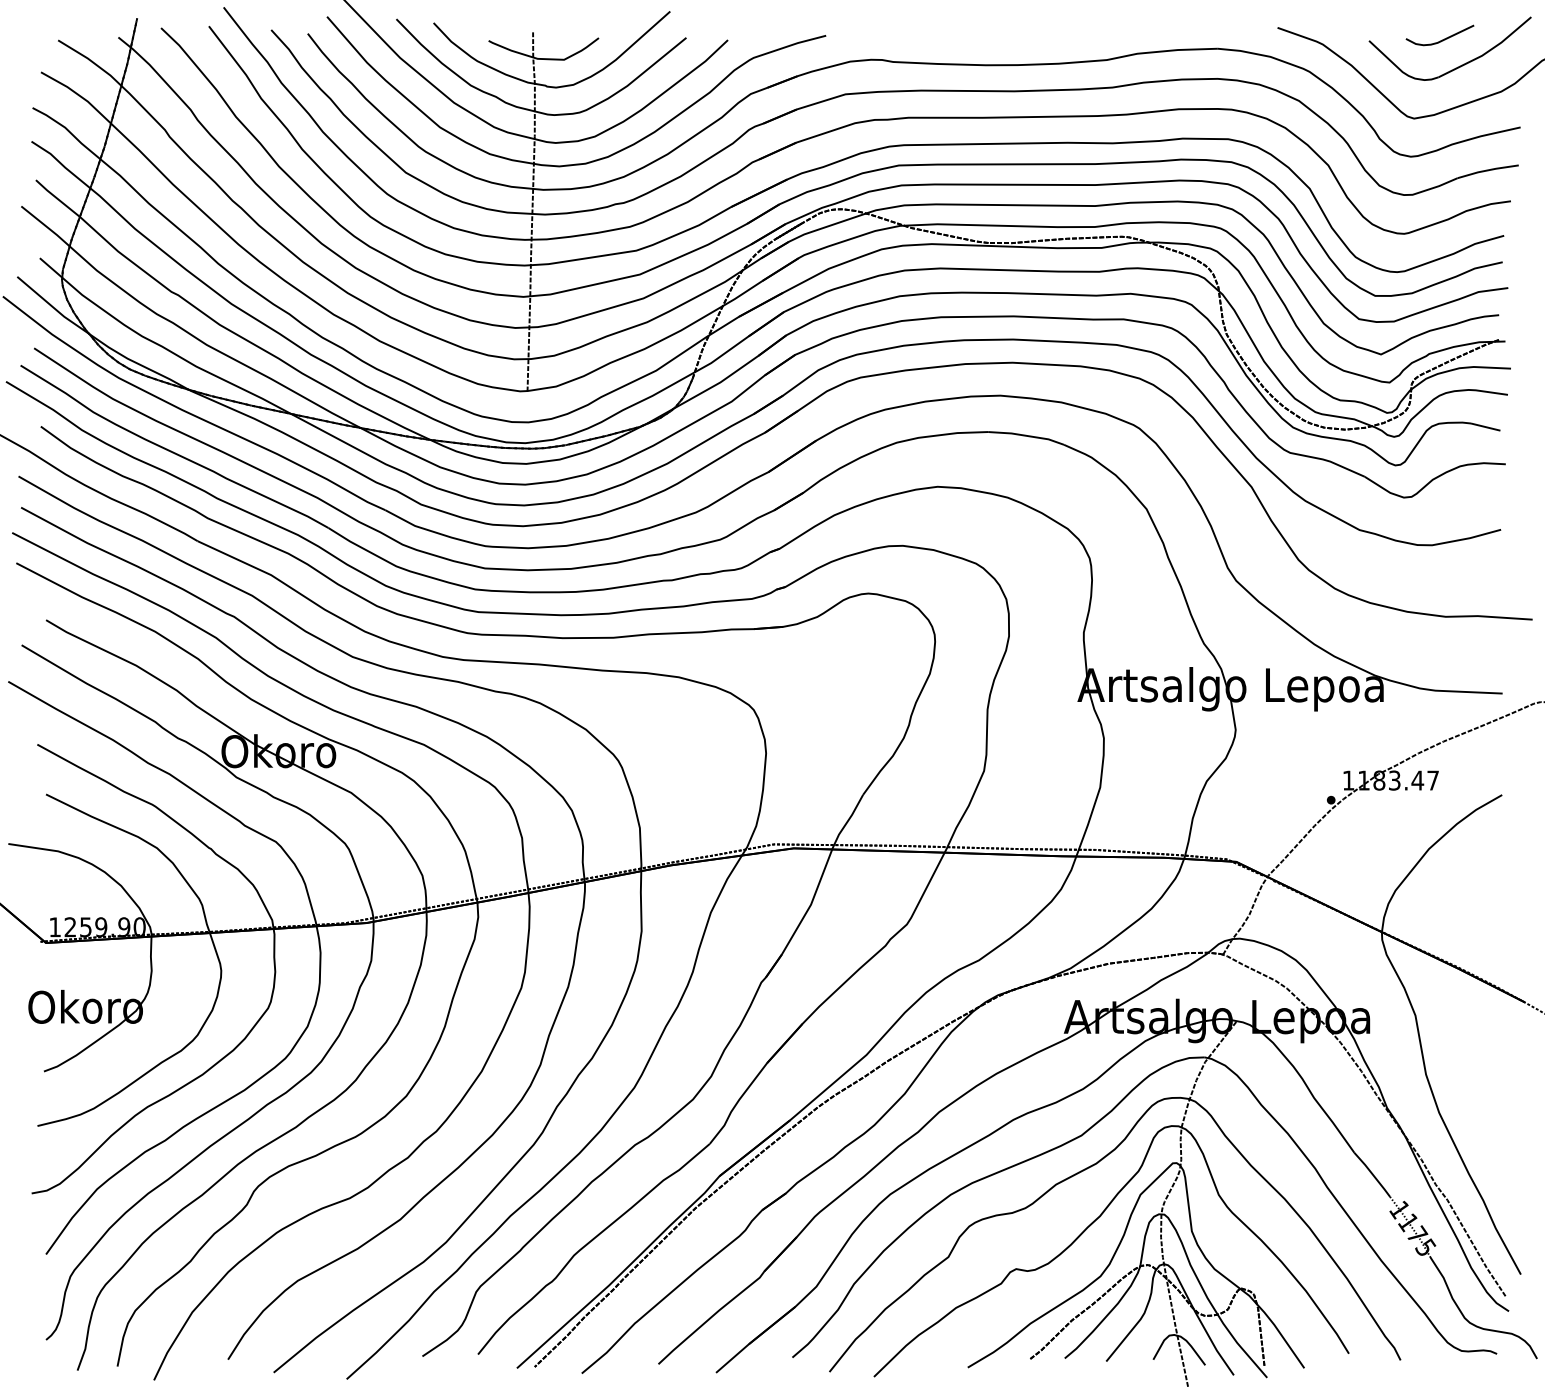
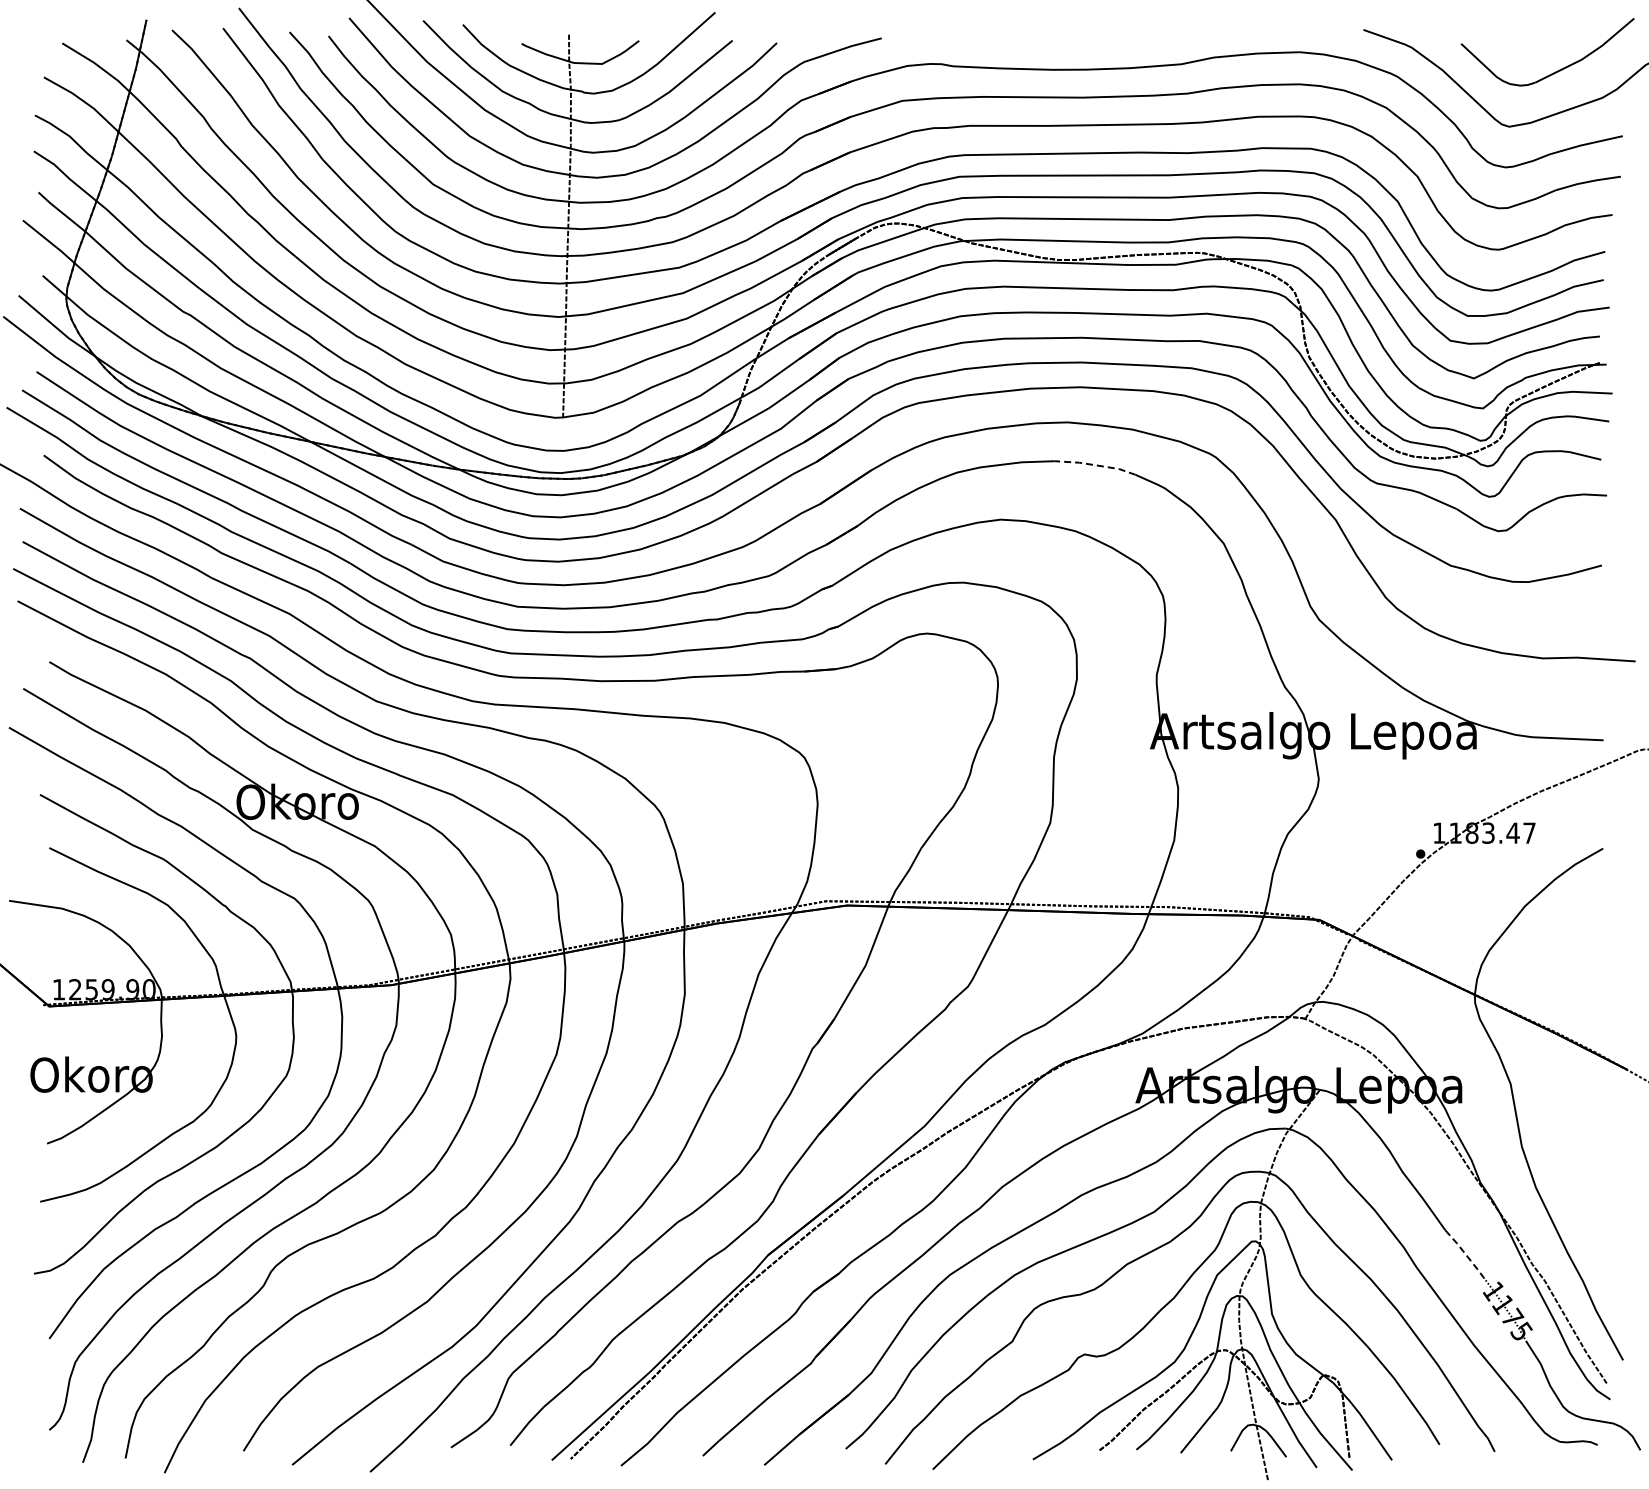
curve: (1441, 39) -> (1538, 42), removed
line: (1026, 436) -> (1095, 465), solid -> dashed
line: (1372, 1174) -> (1464, 1253), solid -> dashed

